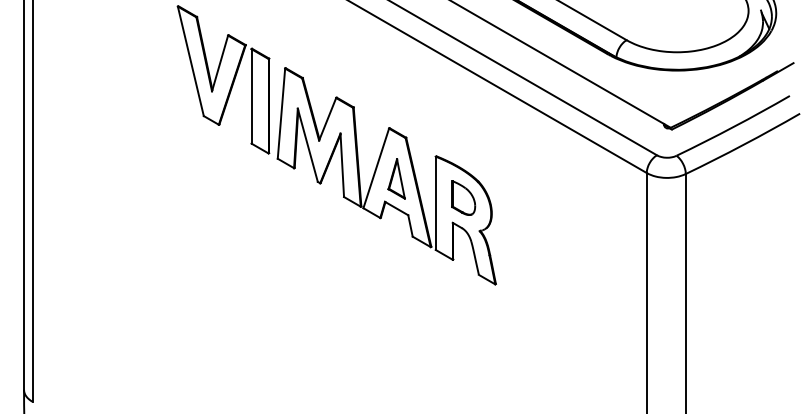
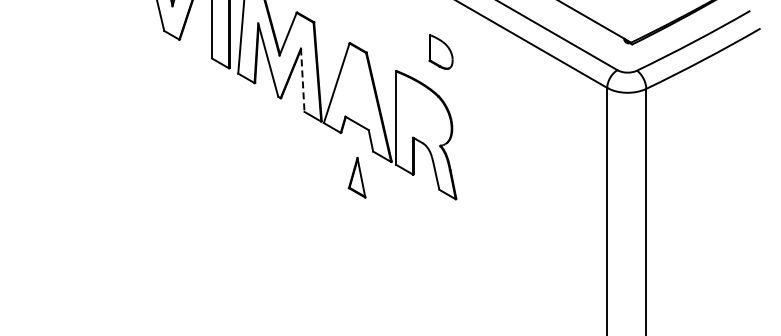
line: (342, 165) -> (302, 80), solid -> dashed
part: (396, 178) -> (356, 177), moved
part: (463, 197) -> (440, 51), moved

